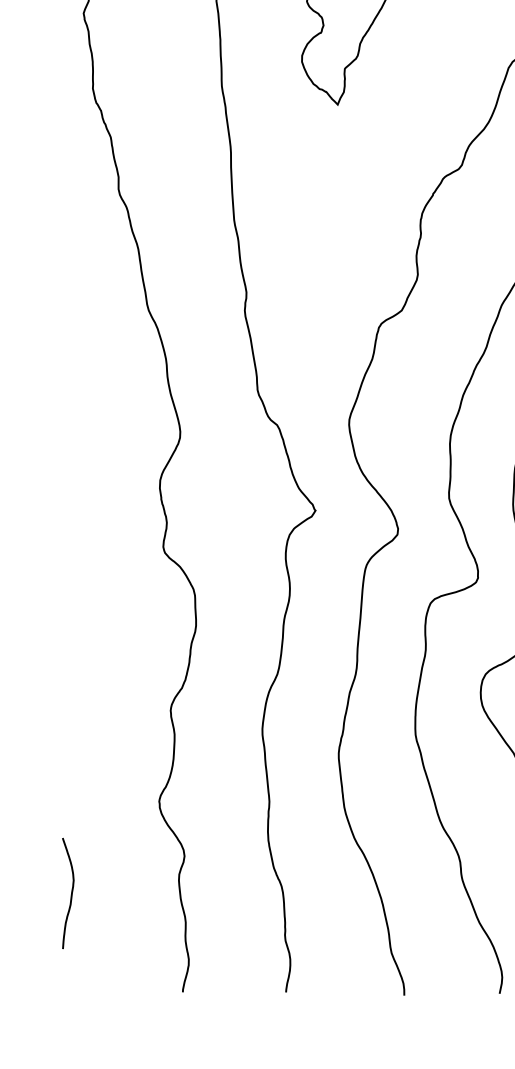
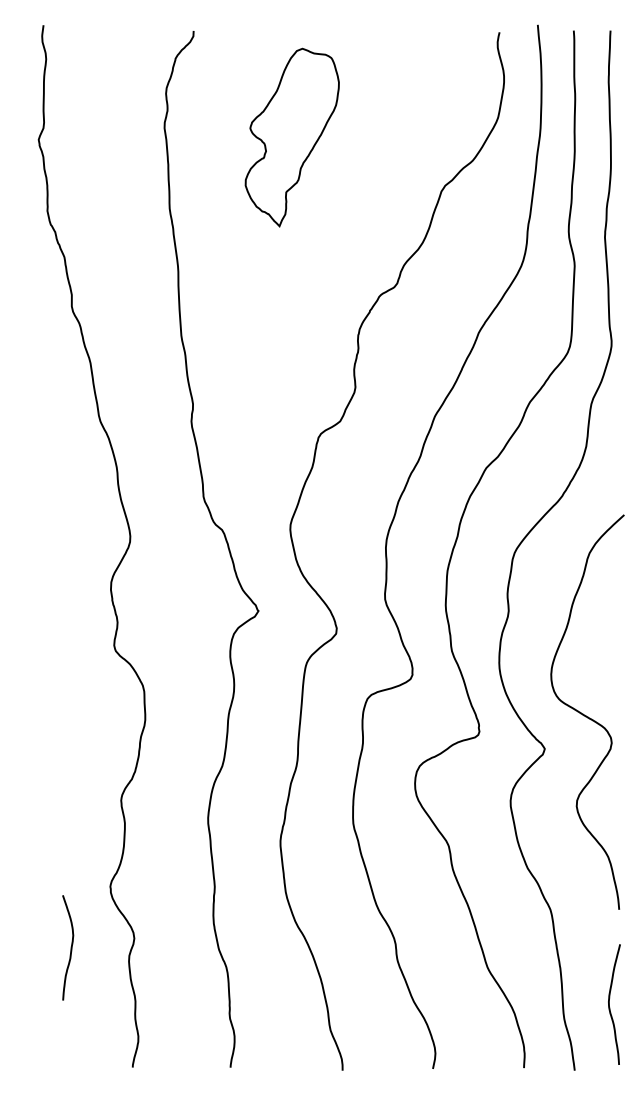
curve: (70, 893) -> (70, 947), moved

